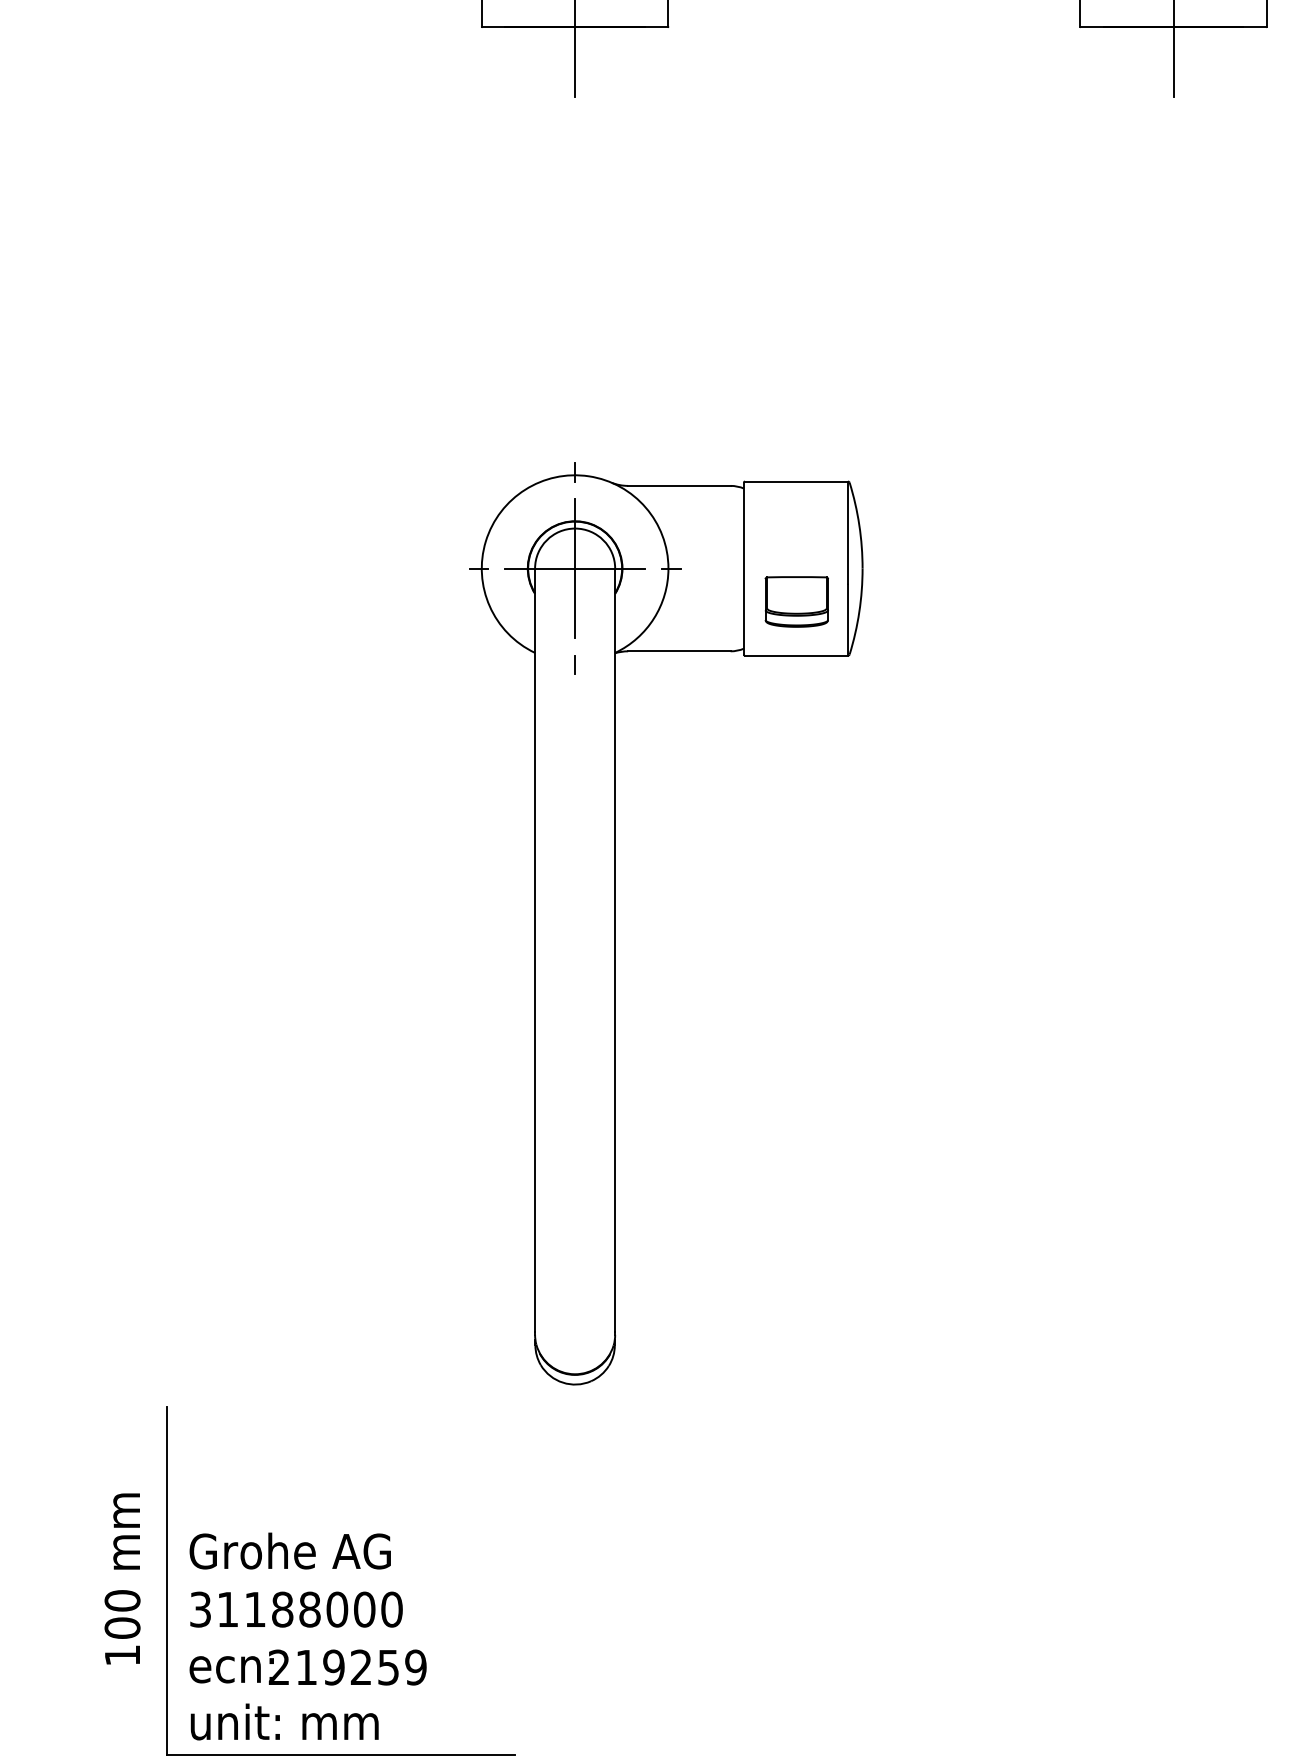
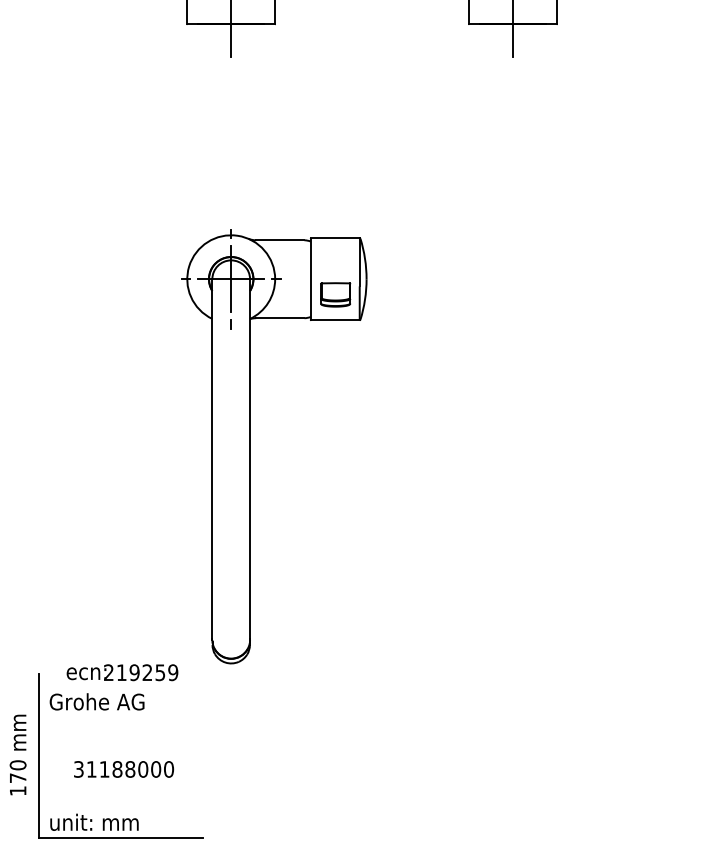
text: (289, 1550) -> (96, 701), moved
text: (297, 1609) -> (124, 769), moved
text: (121, 1628) -> (17, 778), 100 -> 170
text: (308, 1667) -> (122, 672), moved

